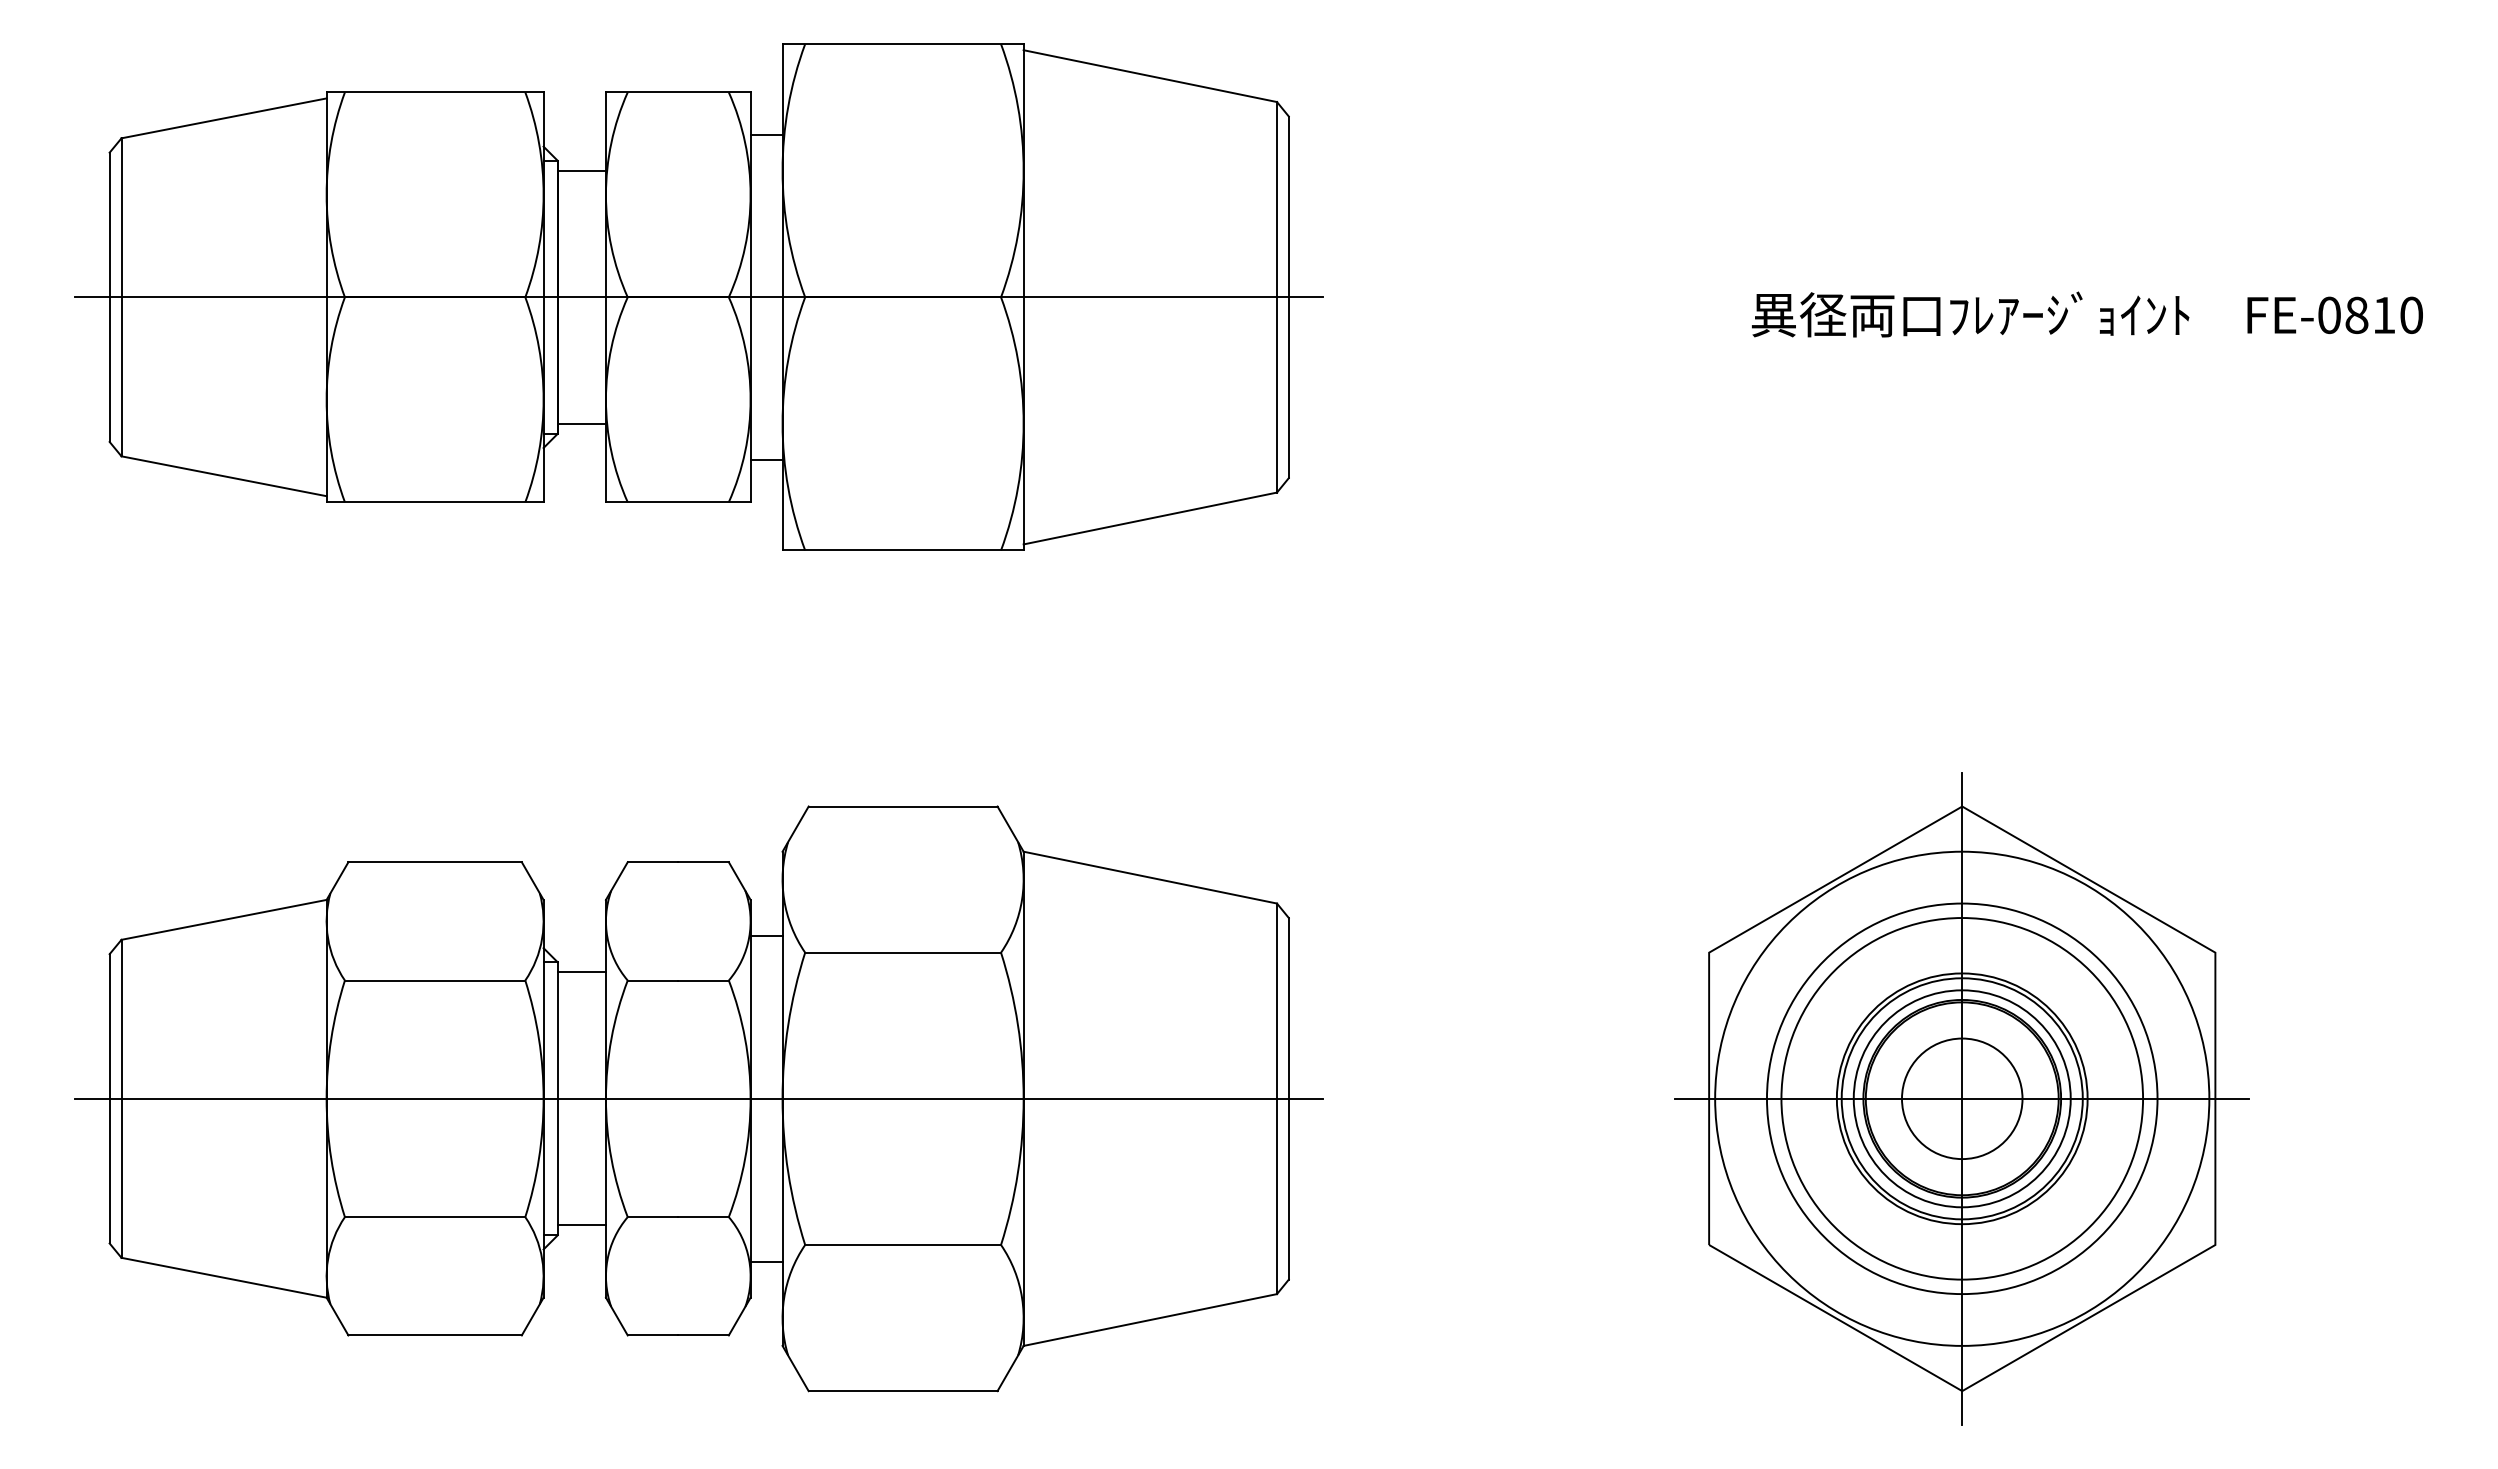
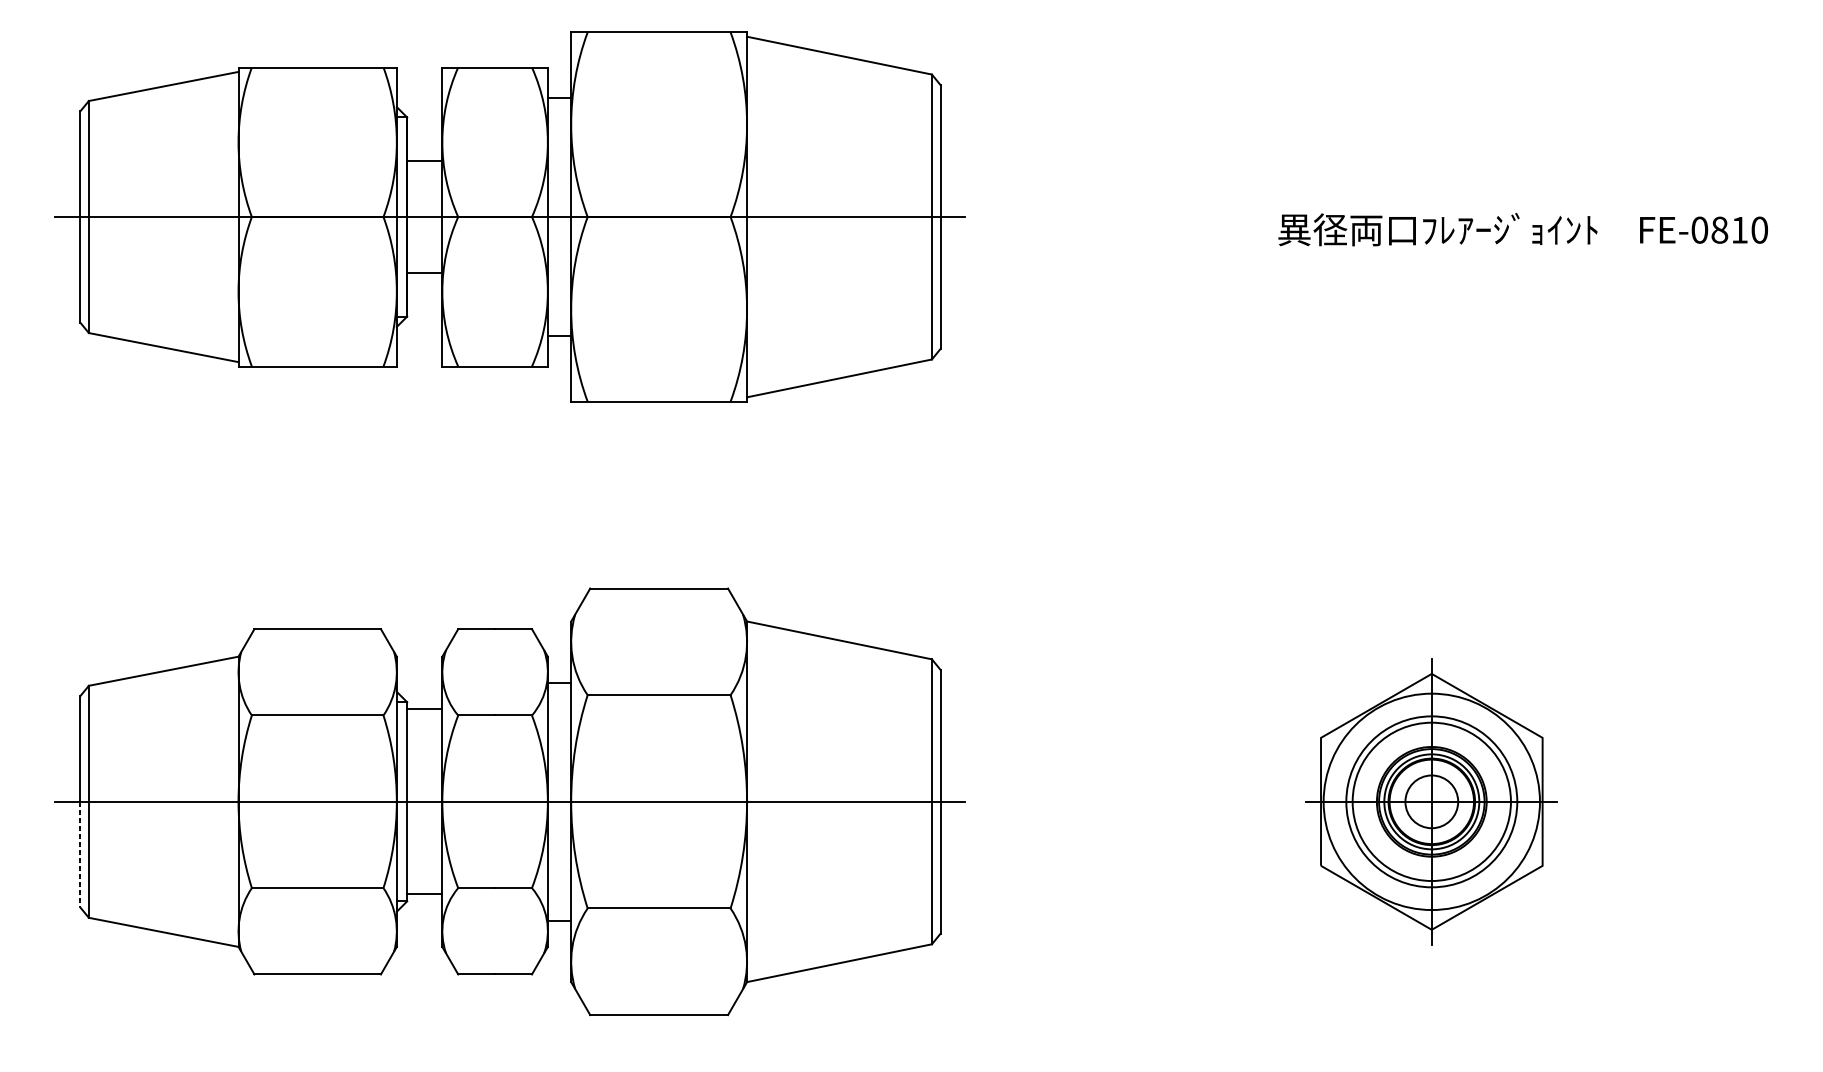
line: (581, 170) -> (424, 160), moved
line: (581, 423) -> (424, 272), moved
part: (1961, 1098) -> (1431, 801), size x0.6
line: (109, 1171) -> (80, 854), solid -> dashed

